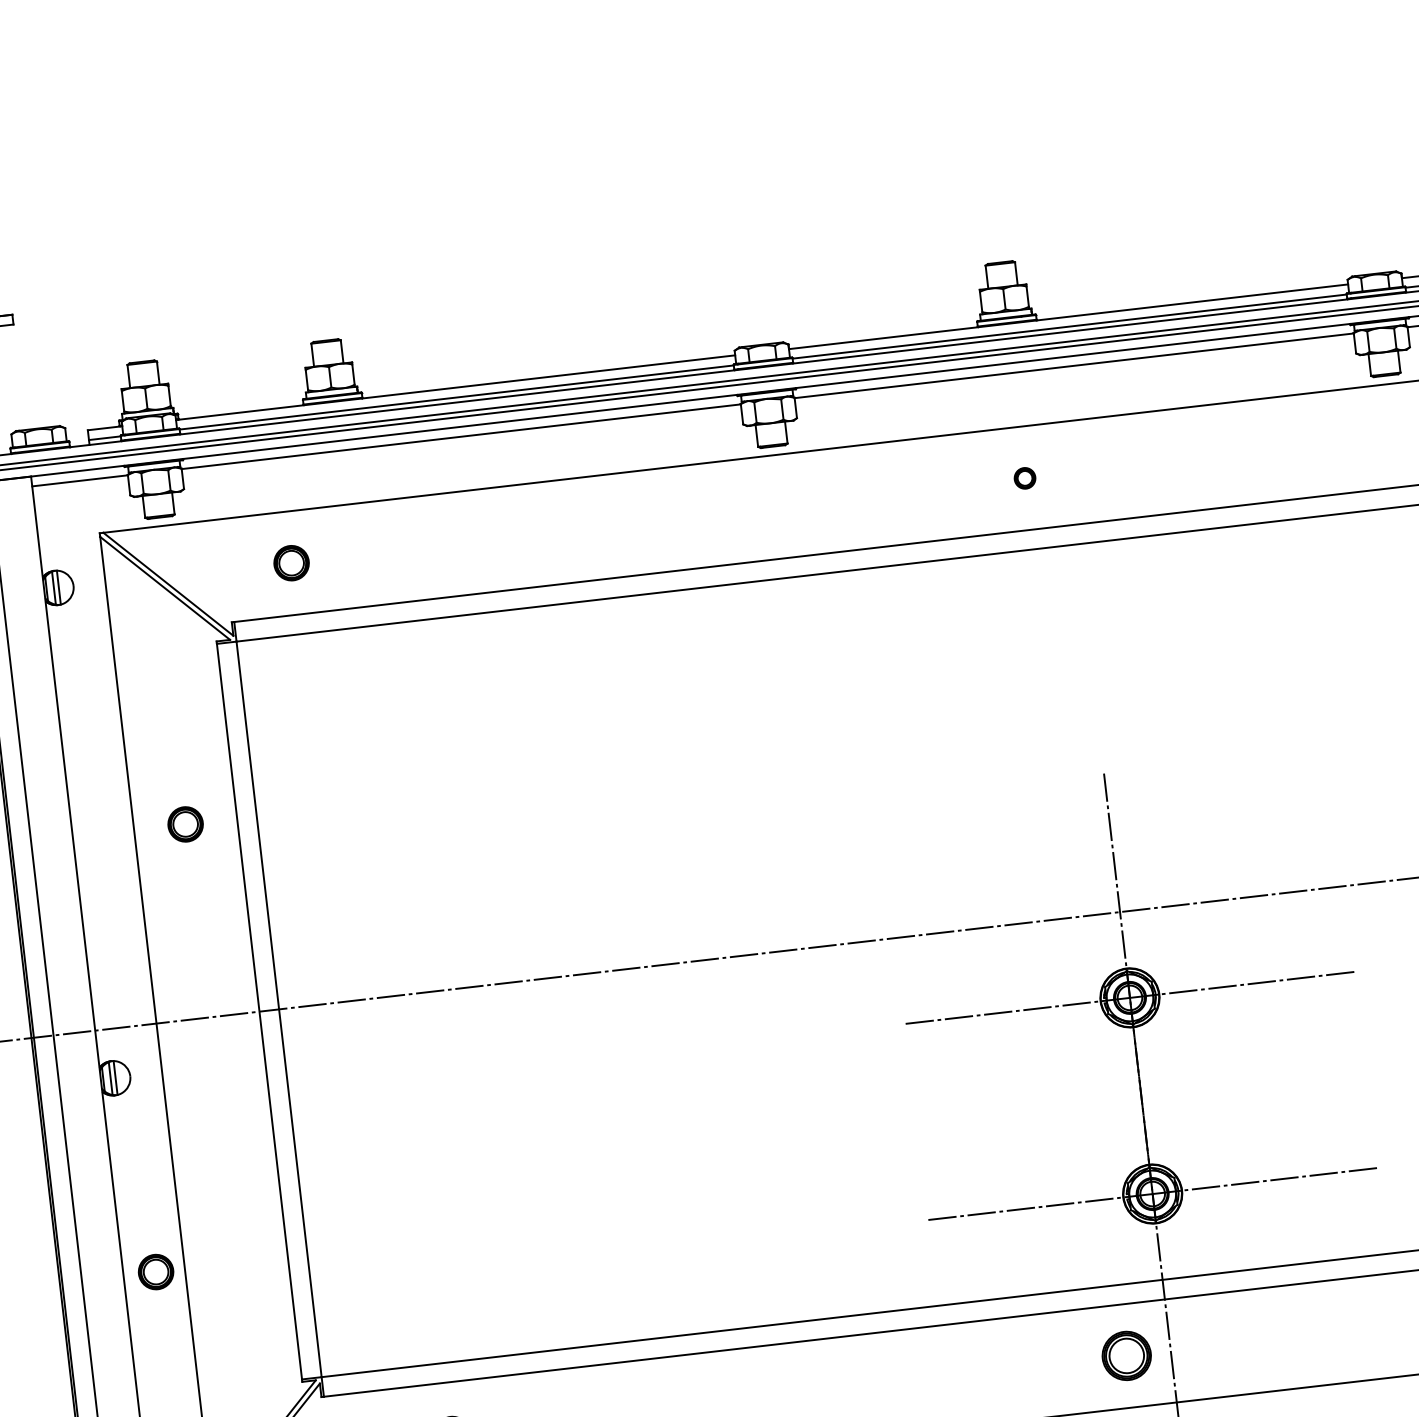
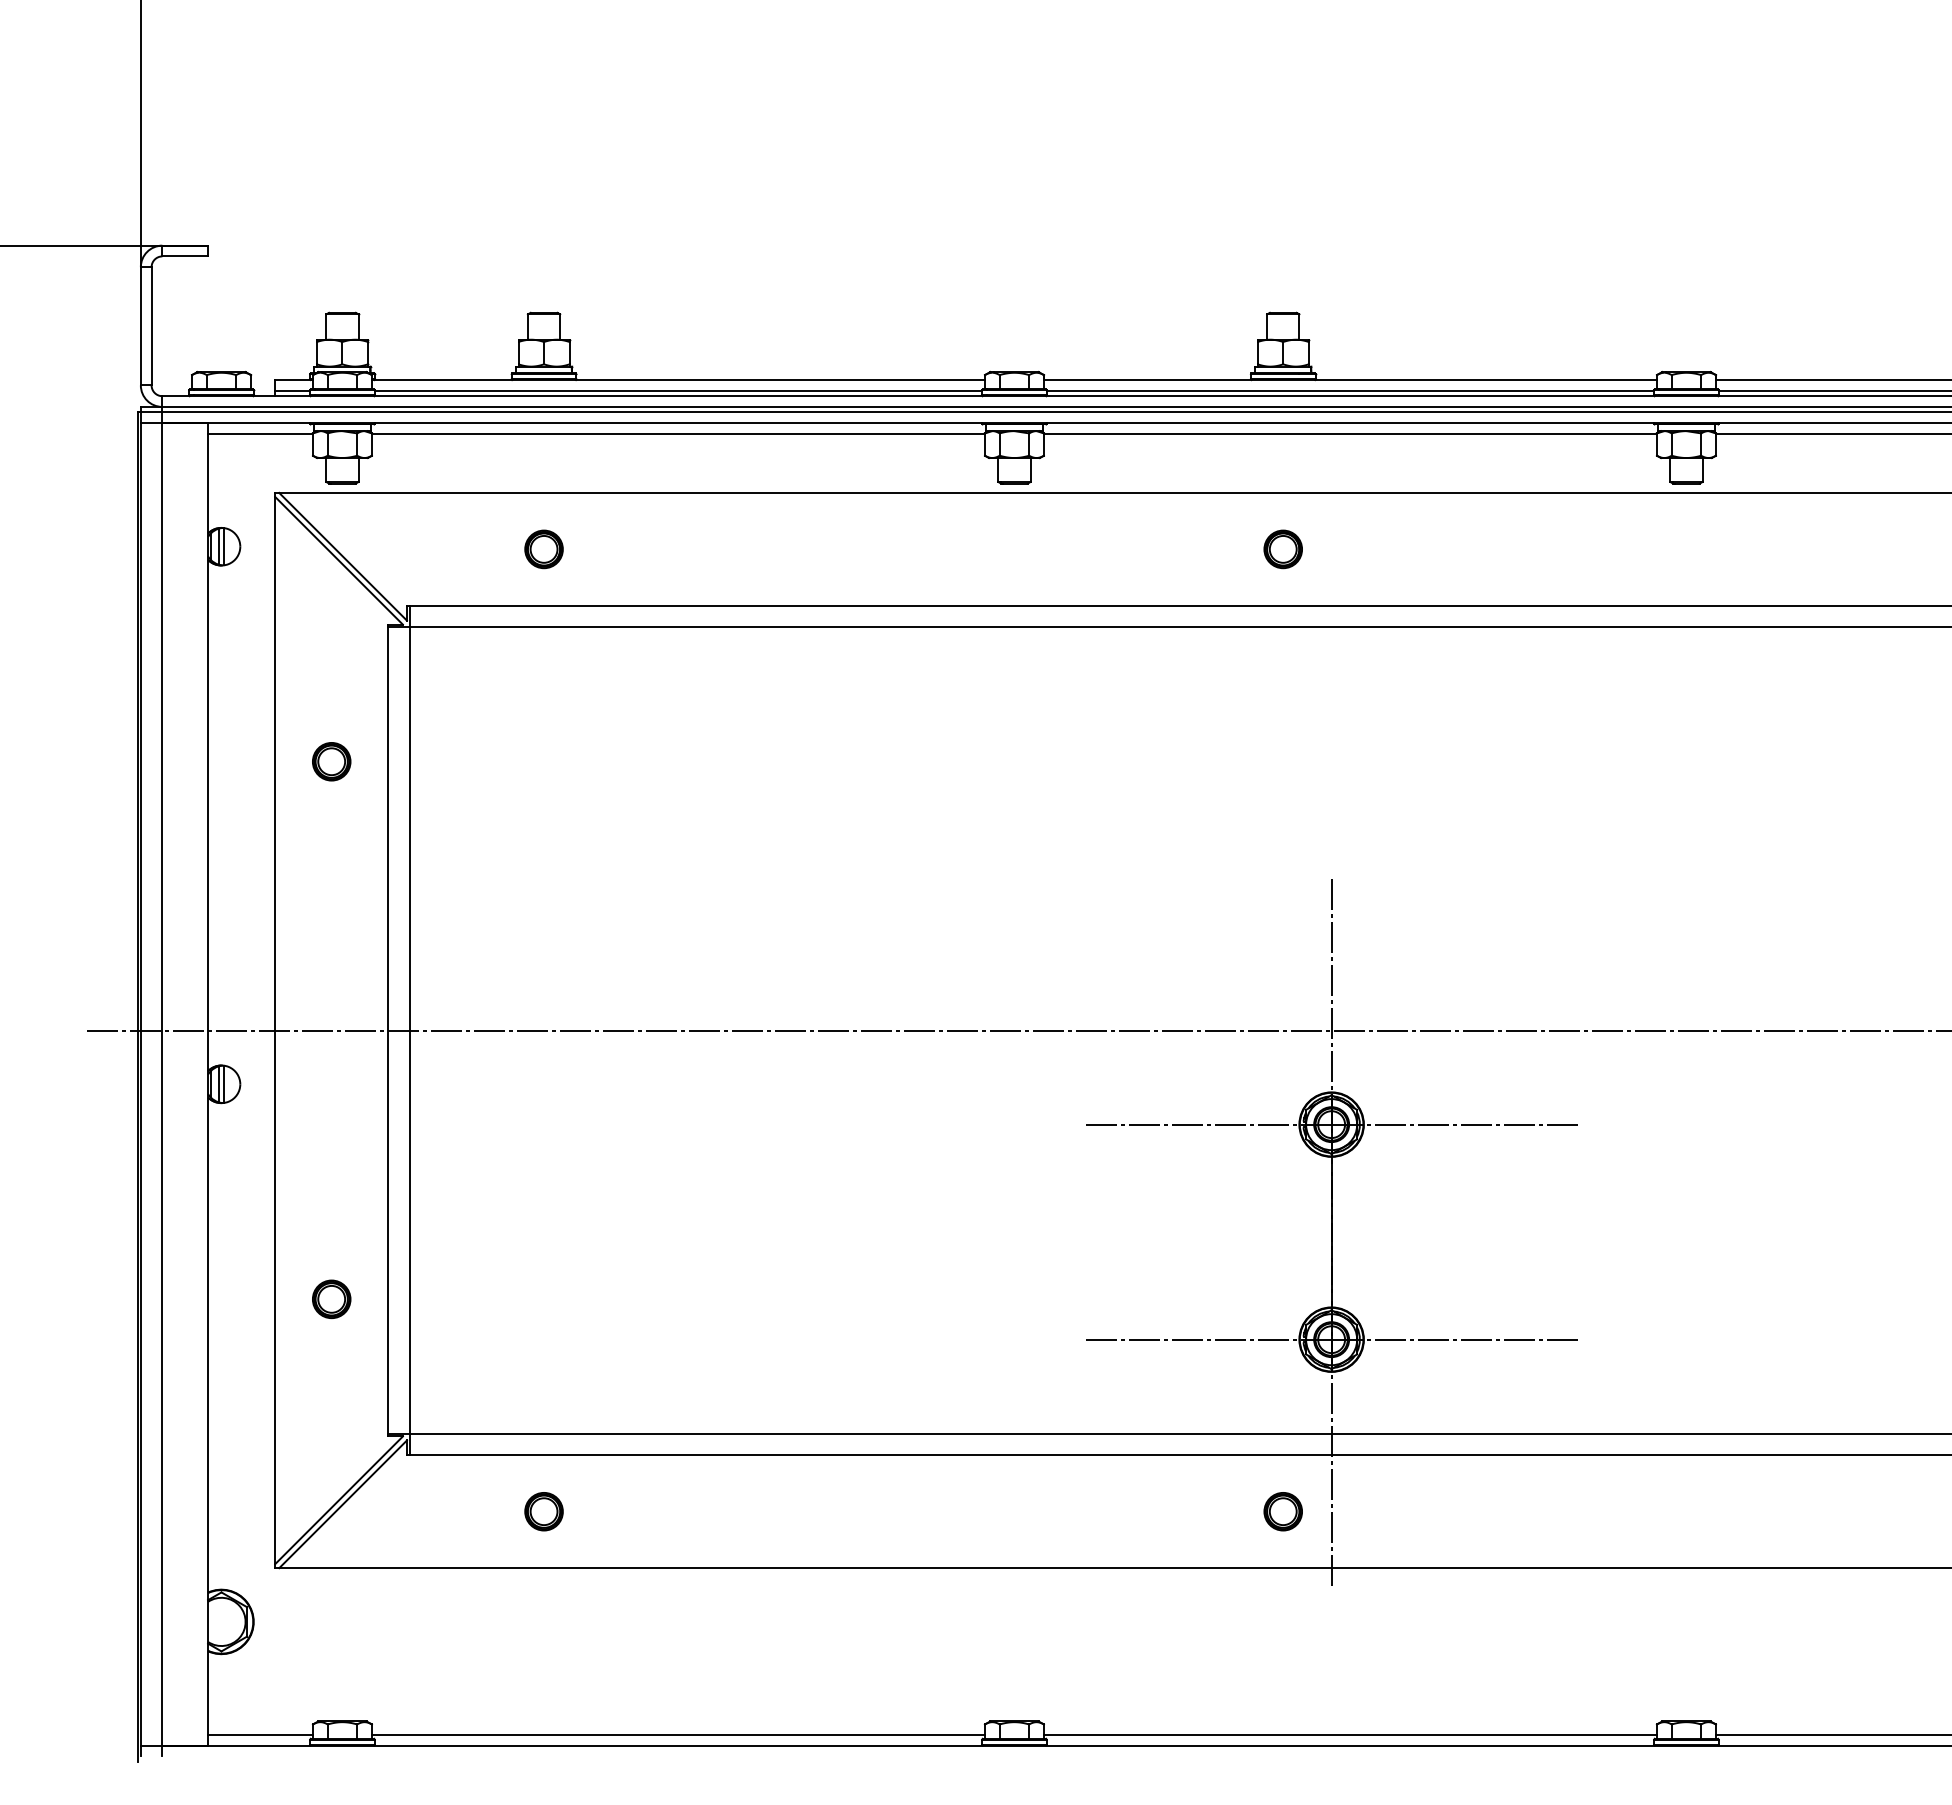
part: (1024, 478) -> (1282, 549), size x1.67
part: (291, 563) -> (543, 549), moved
part: (185, 824) -> (331, 761), moved
part: (155, 1272) -> (331, 1299), moved
part: (1125, 1355) -> (1282, 1511), size x0.71

